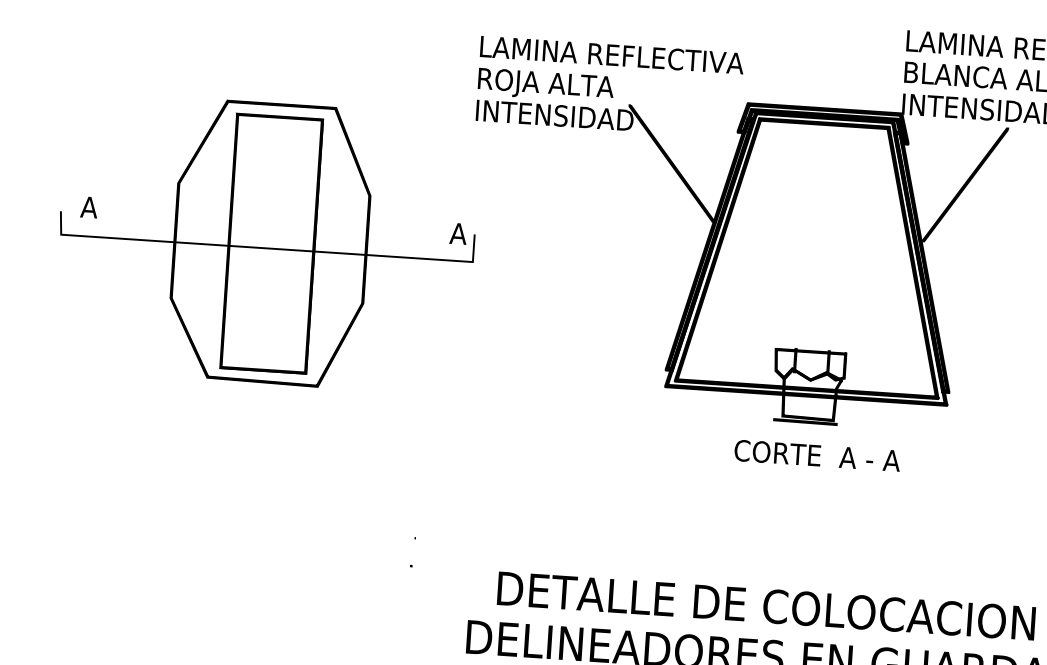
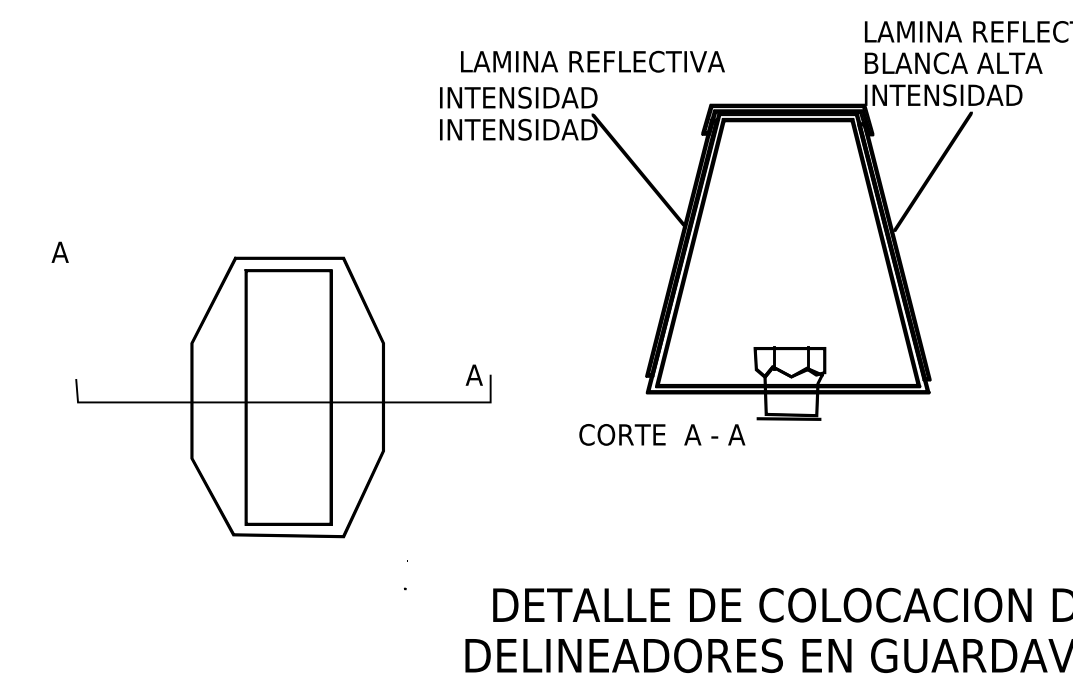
text: (611, 54) -> (592, 61), moved
text: (557, 86) -> (519, 100), ROJA ALTA -> INTENSIDAD
part: (266, 243) -> (283, 397), moved
text: (817, 455) -> (662, 434), moved

